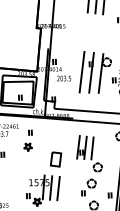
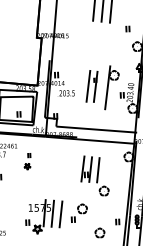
part: (86, 72) -> (91, 86), size x0.7
part: (28, 140) -> (27, 161), size x0.7
part: (55, 159) -> (57, 182), removed
part: (88, 186) -> (78, 212), moved

